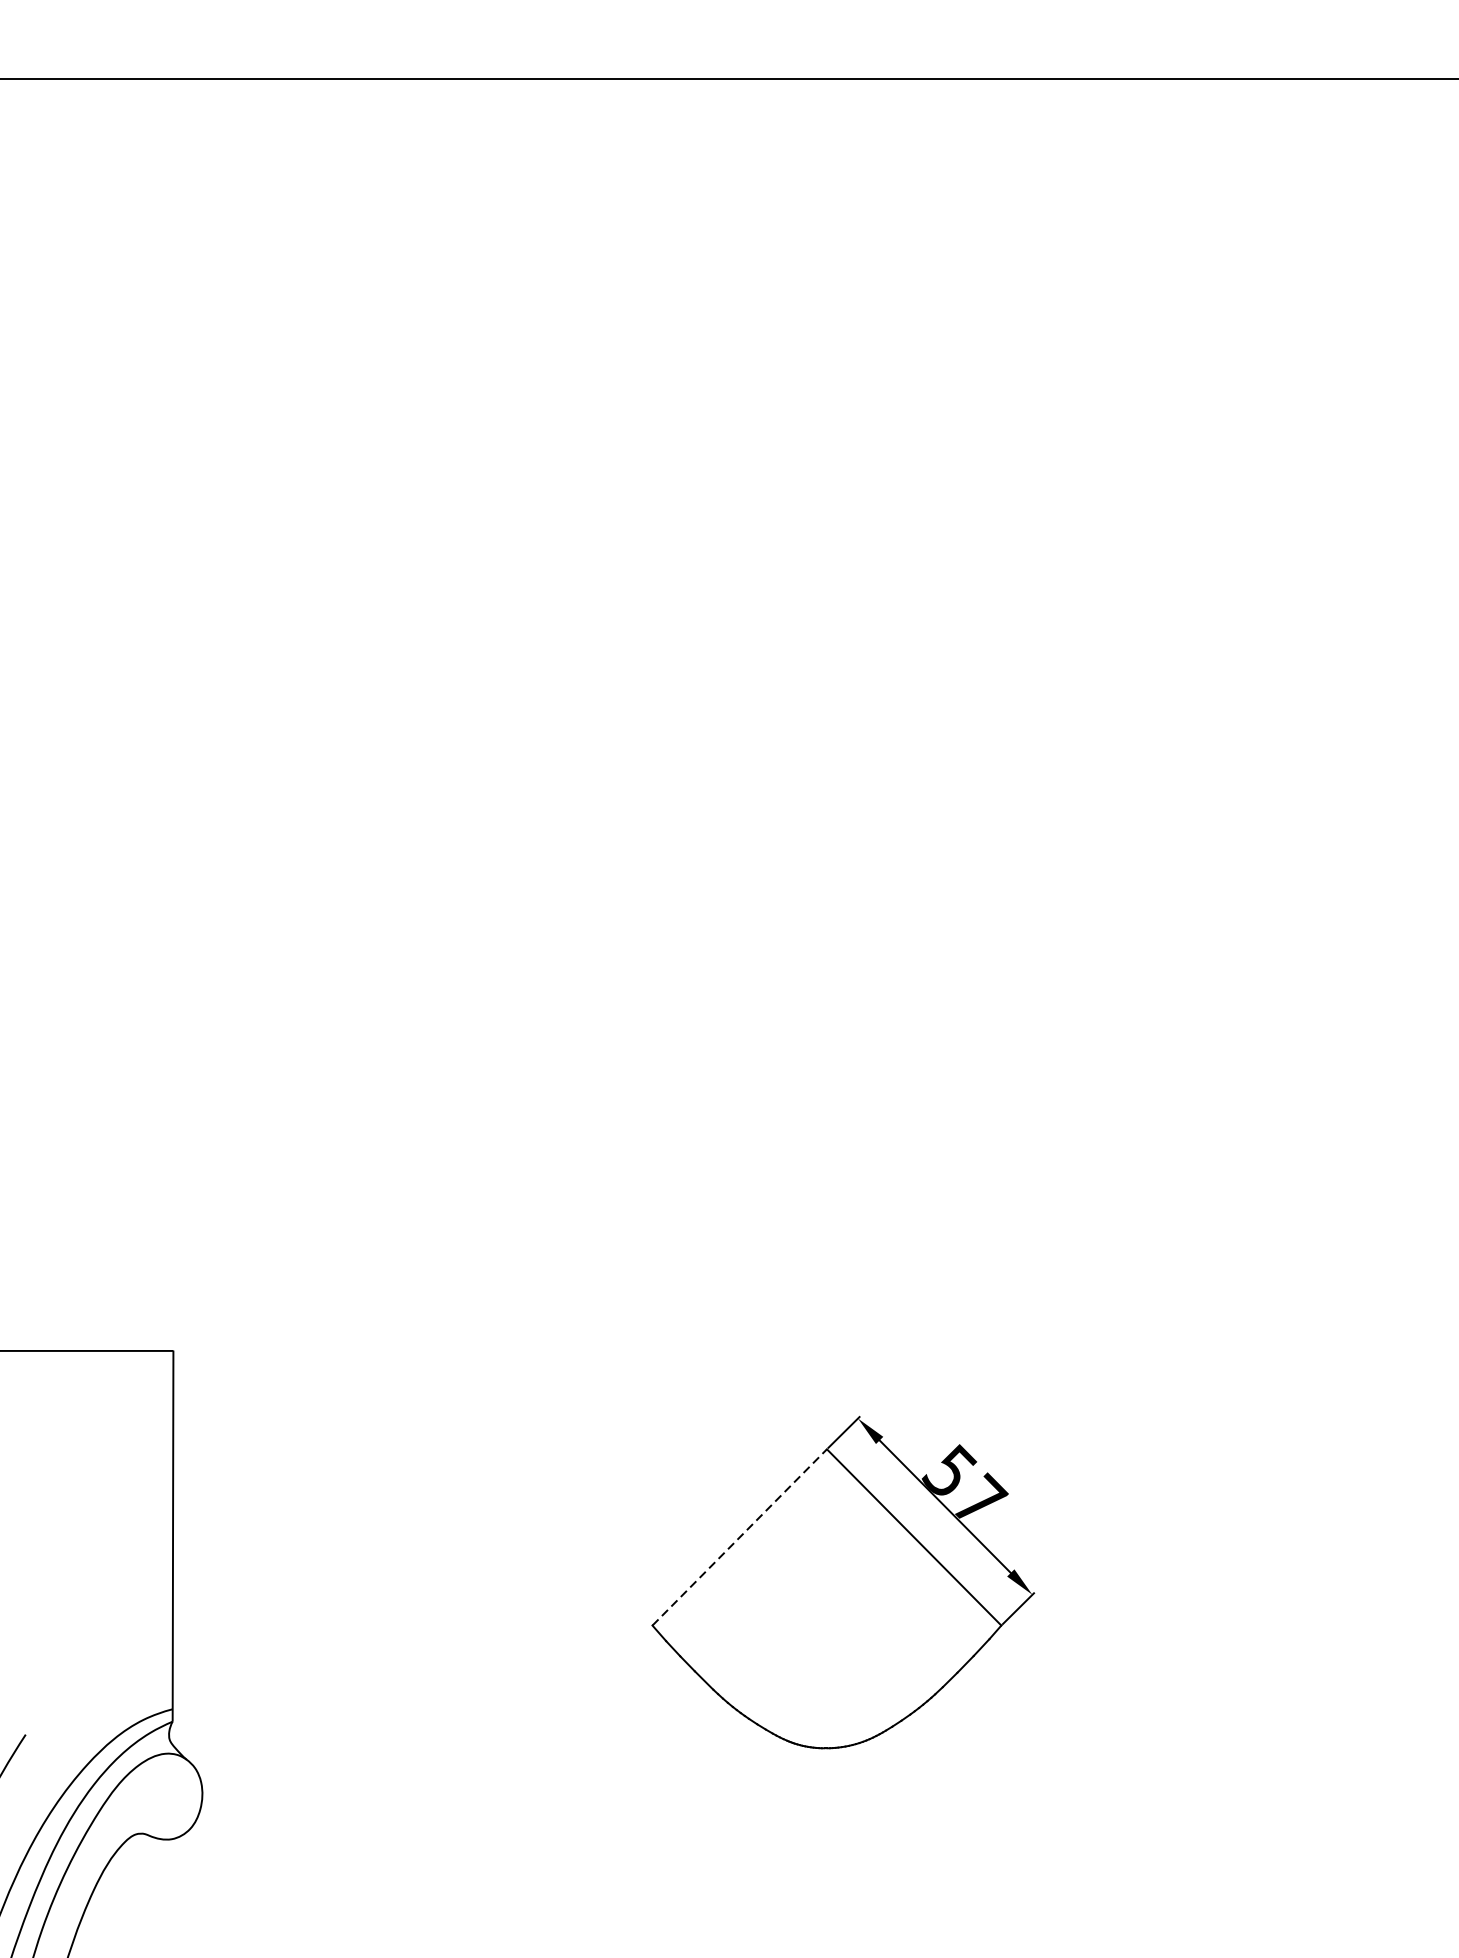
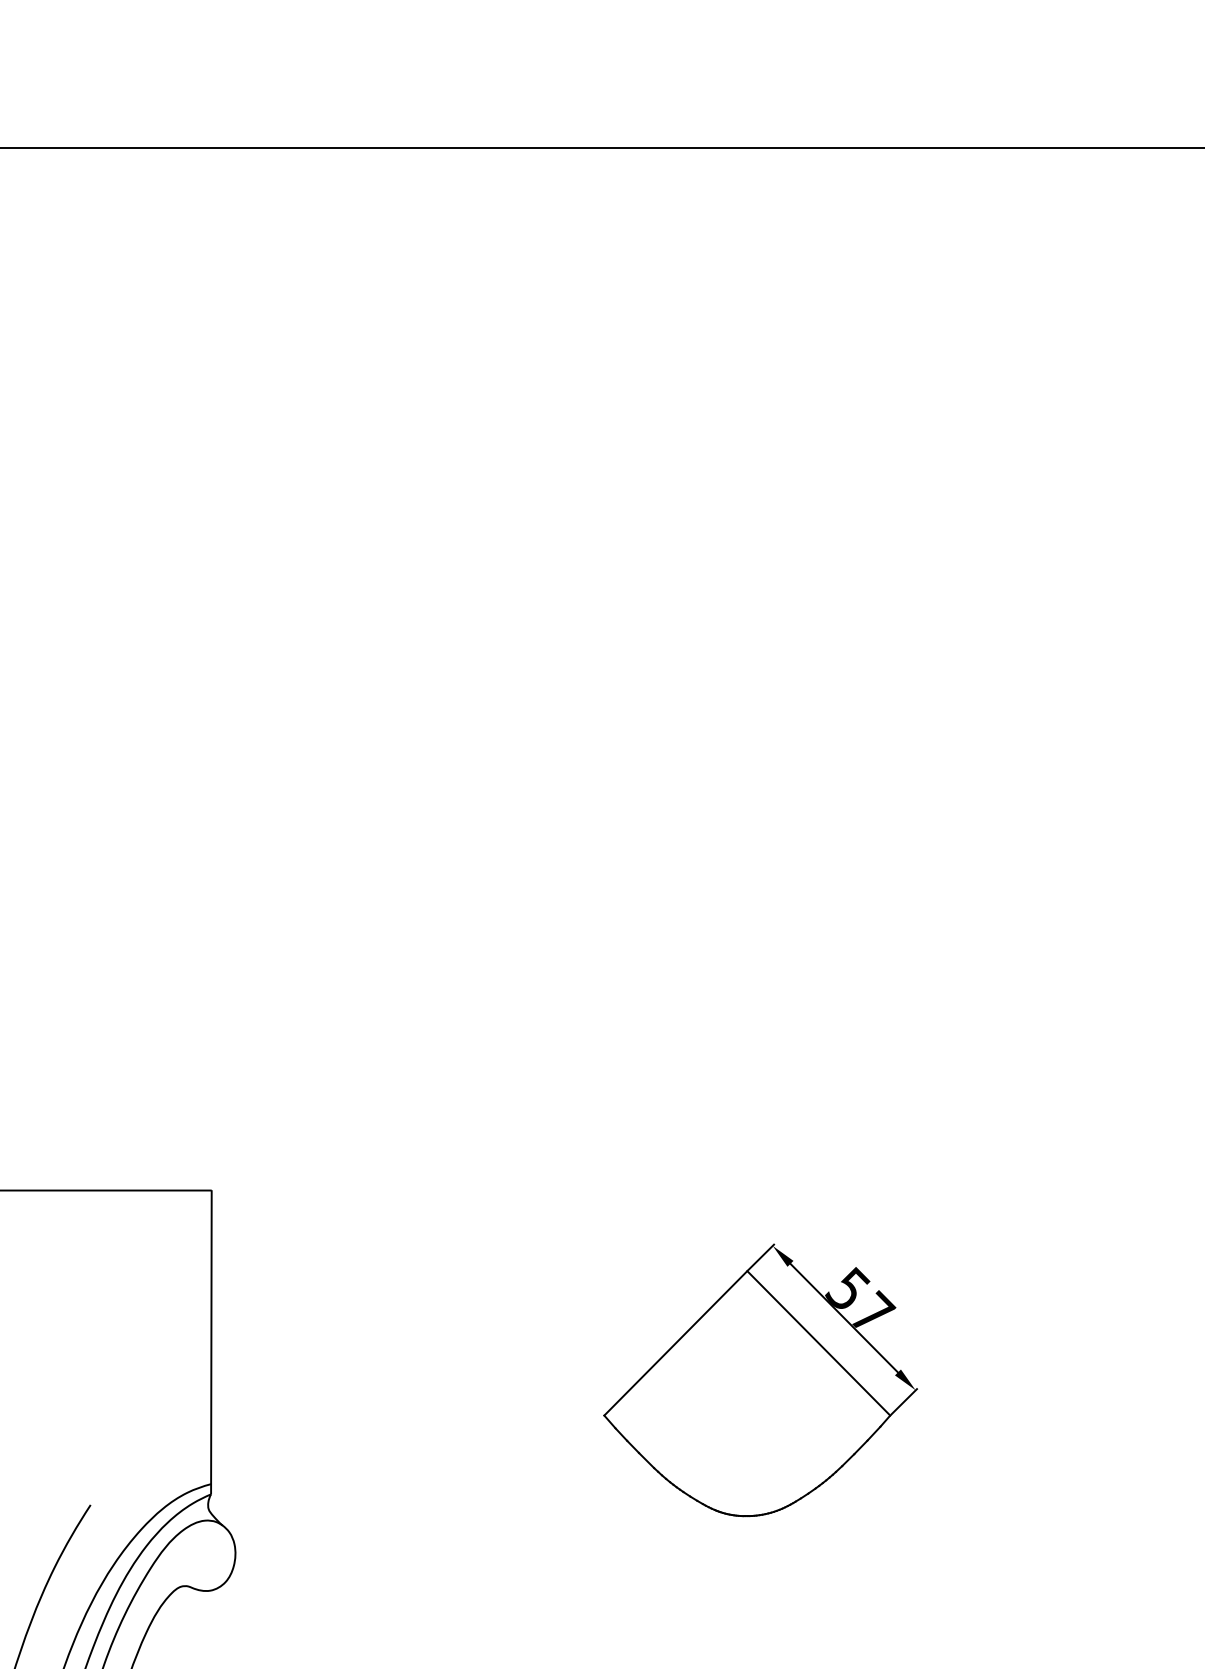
line: (739, 1537) -> (675, 1343), dashed -> solid

